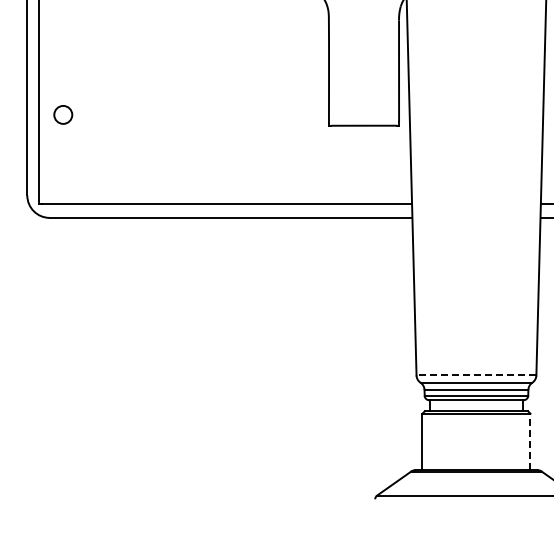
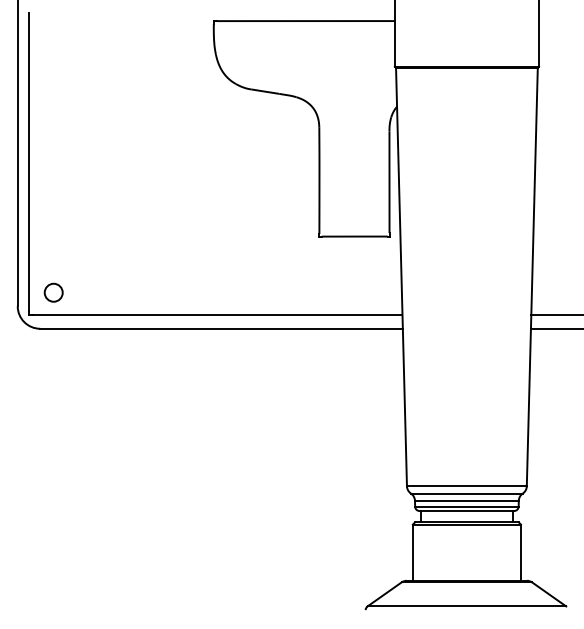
circle: (63, 114) -> (53, 292), moved
line: (476, 375) -> (466, 486), dashed -> solid
line: (530, 441) -> (520, 552), dashed -> solid

